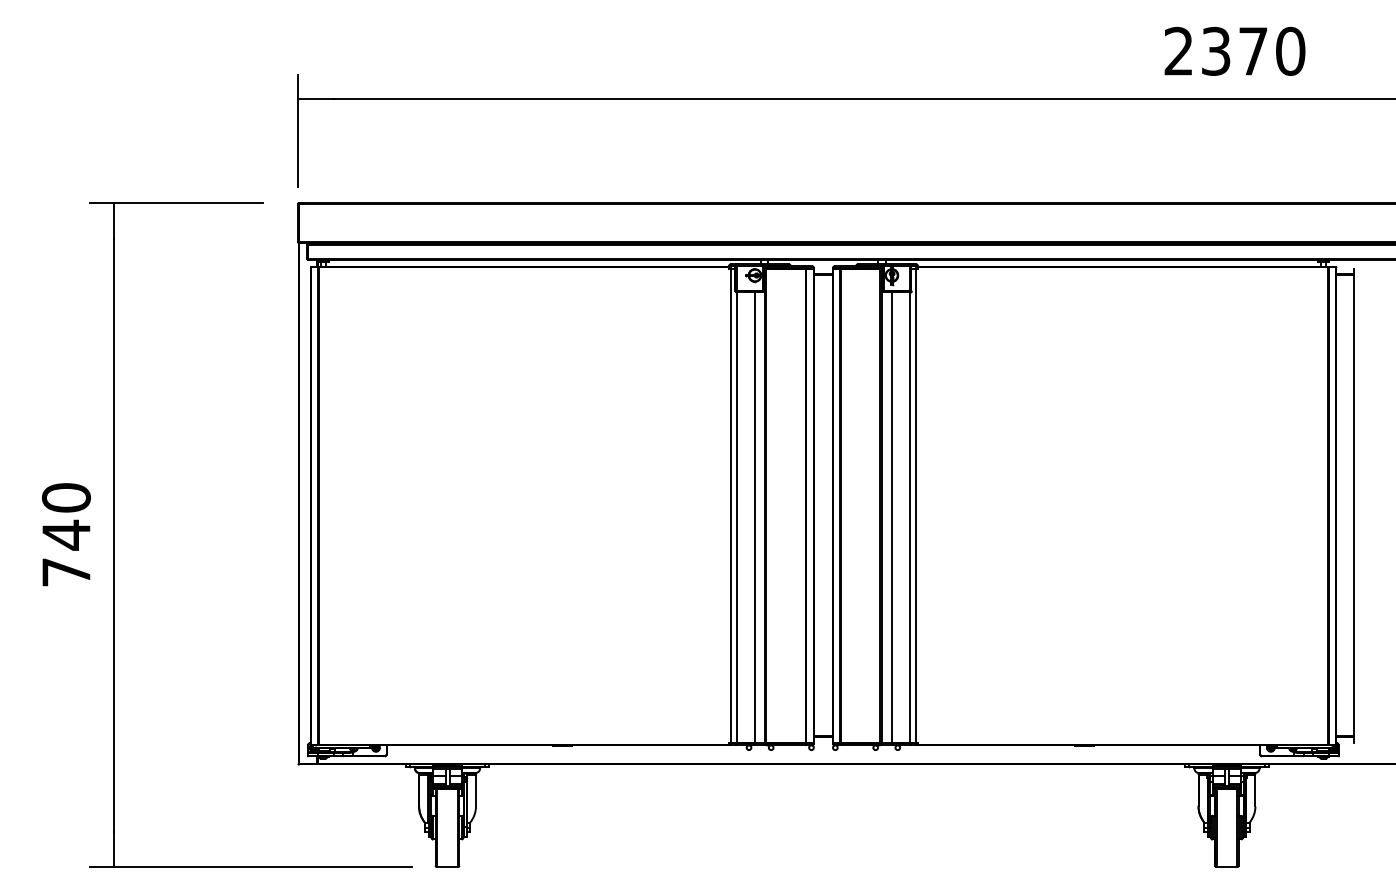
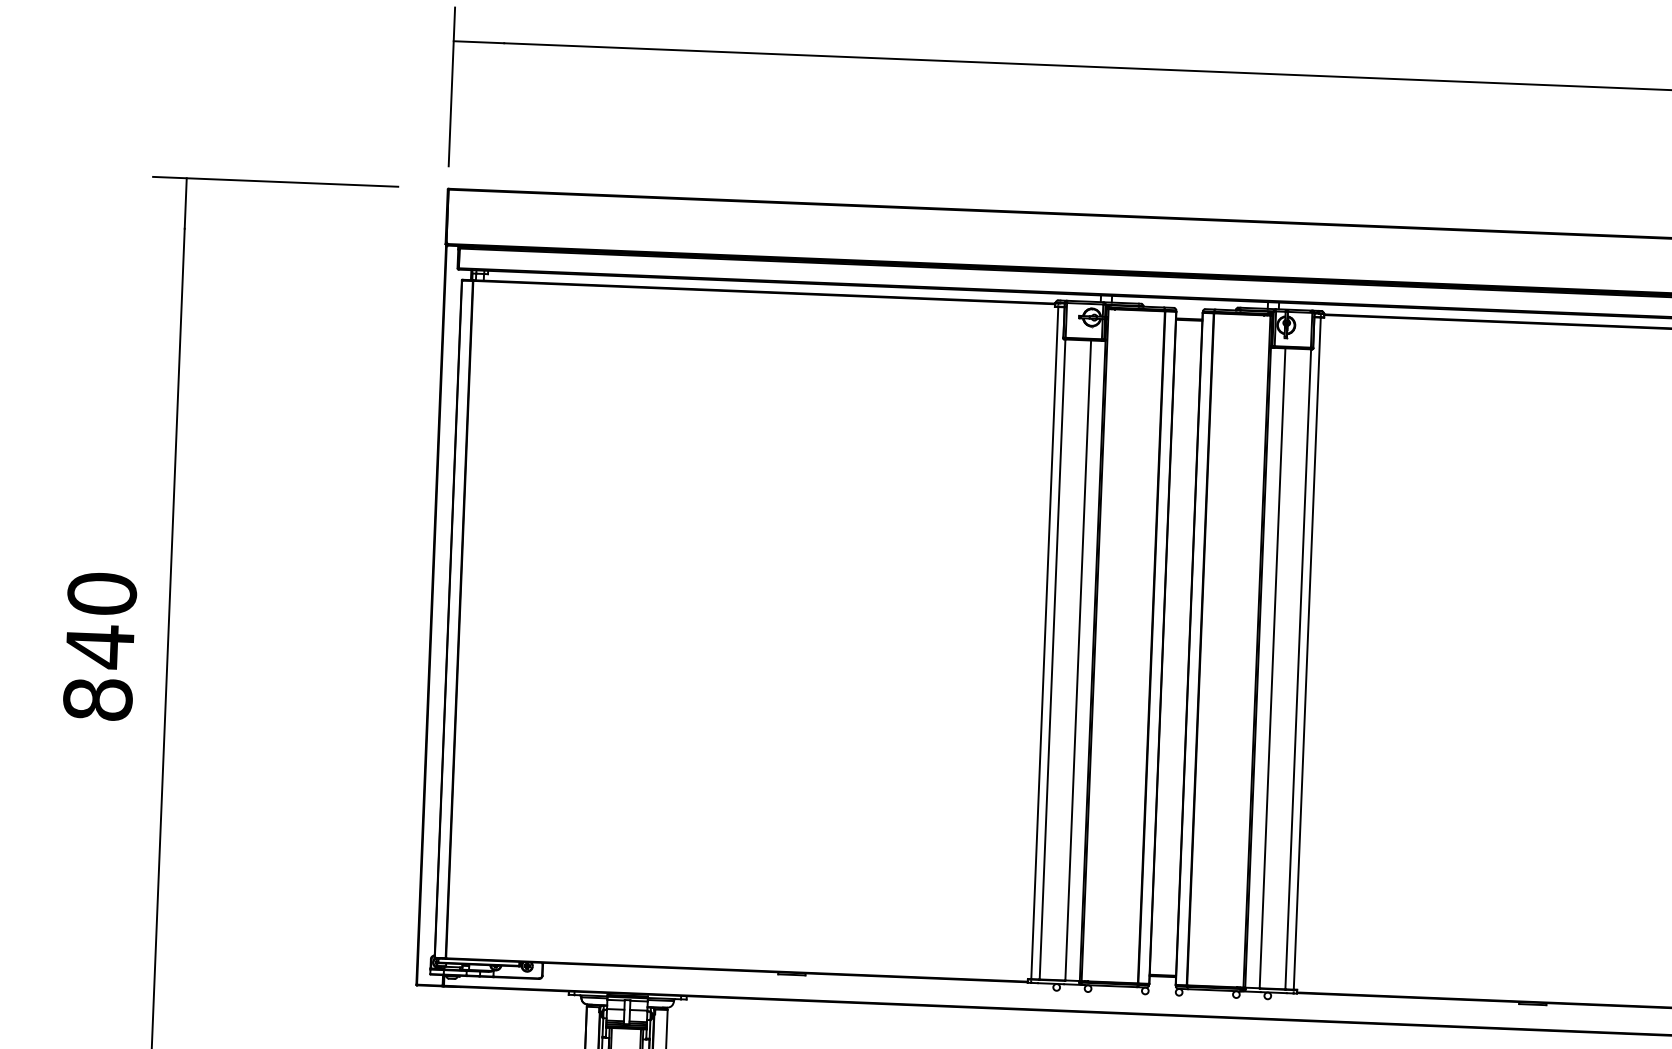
text: (65, 571) -> (96, 698), 740 -> 840

